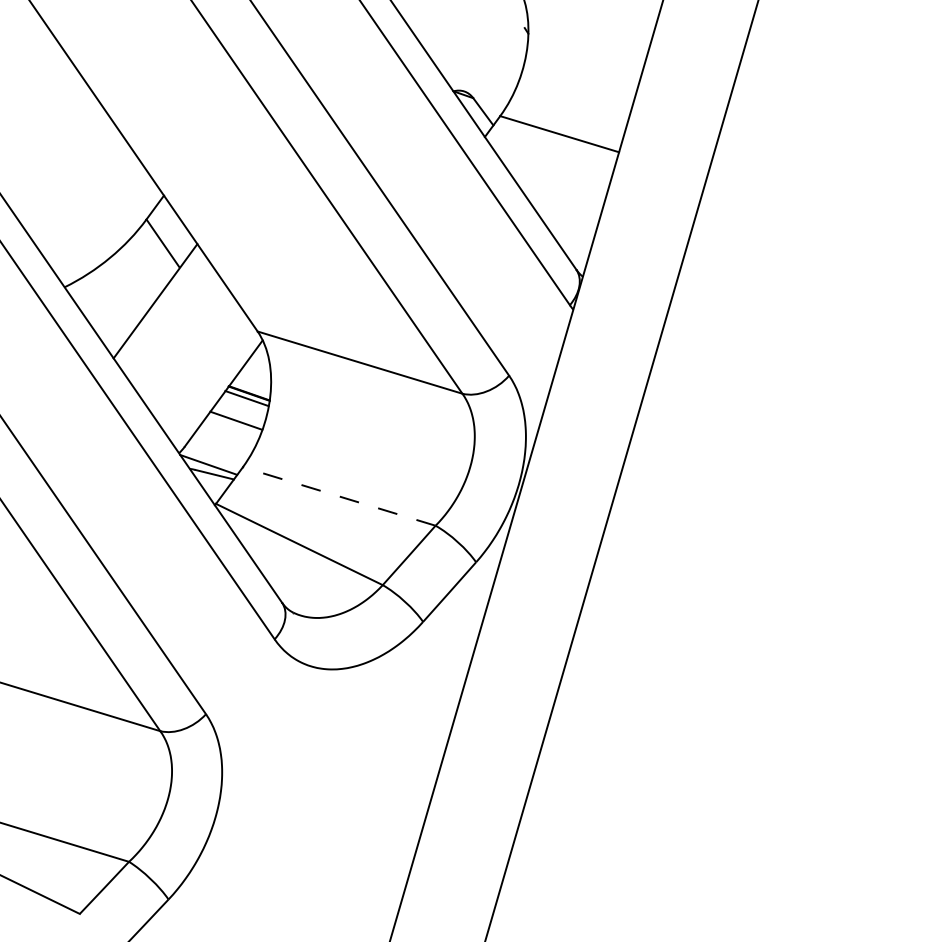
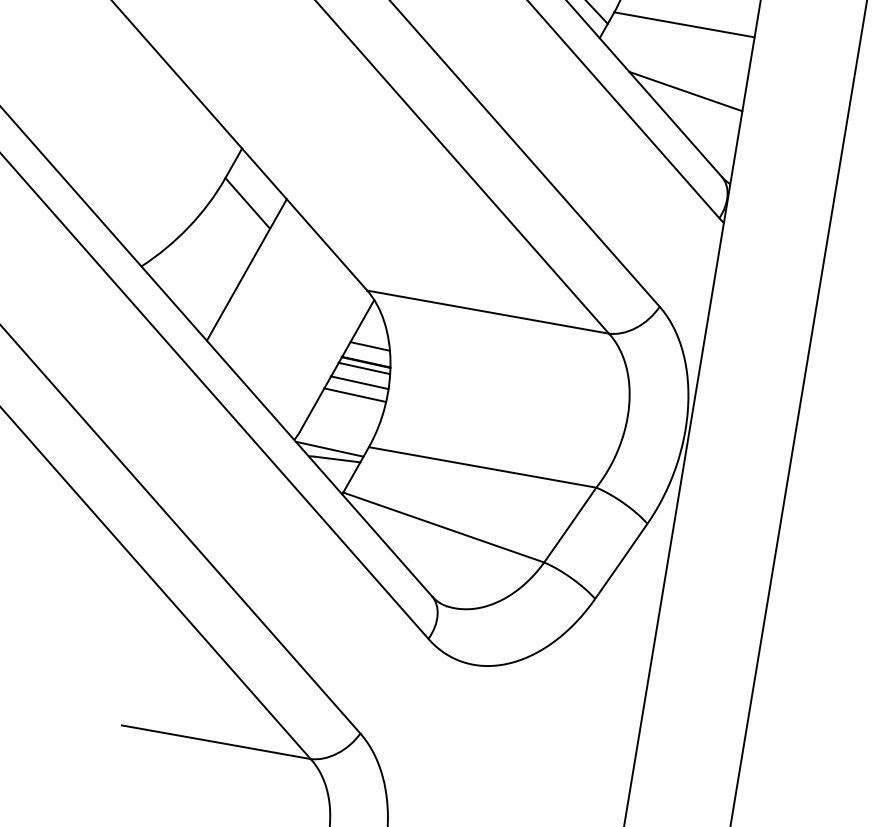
line: (553, 191) -> (685, 90), added
line: (254, 380) -> (370, 346), added
line: (241, 410) -> (359, 382), added
line: (339, 496) -> (482, 467), dashed -> solid

